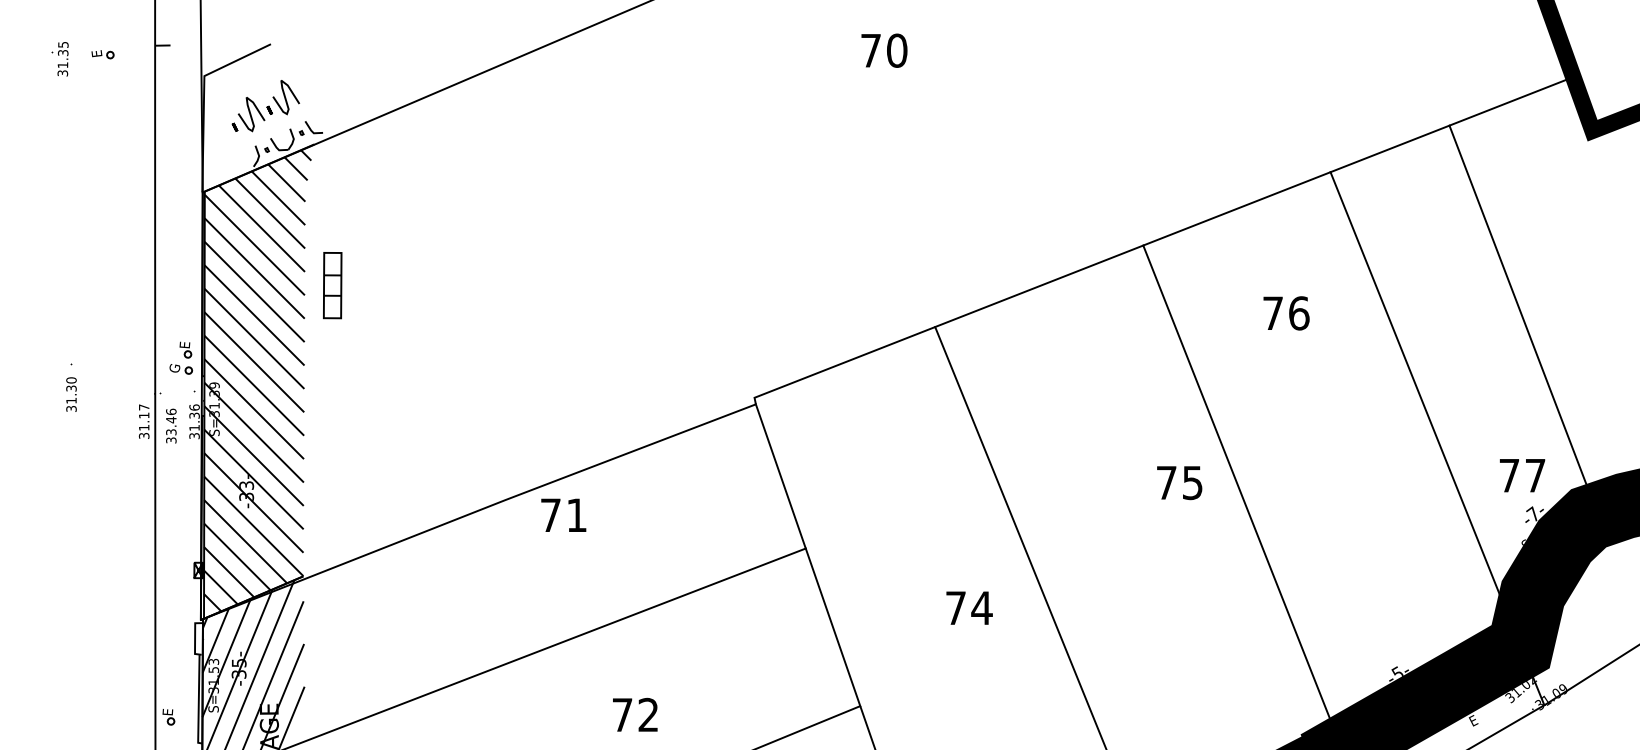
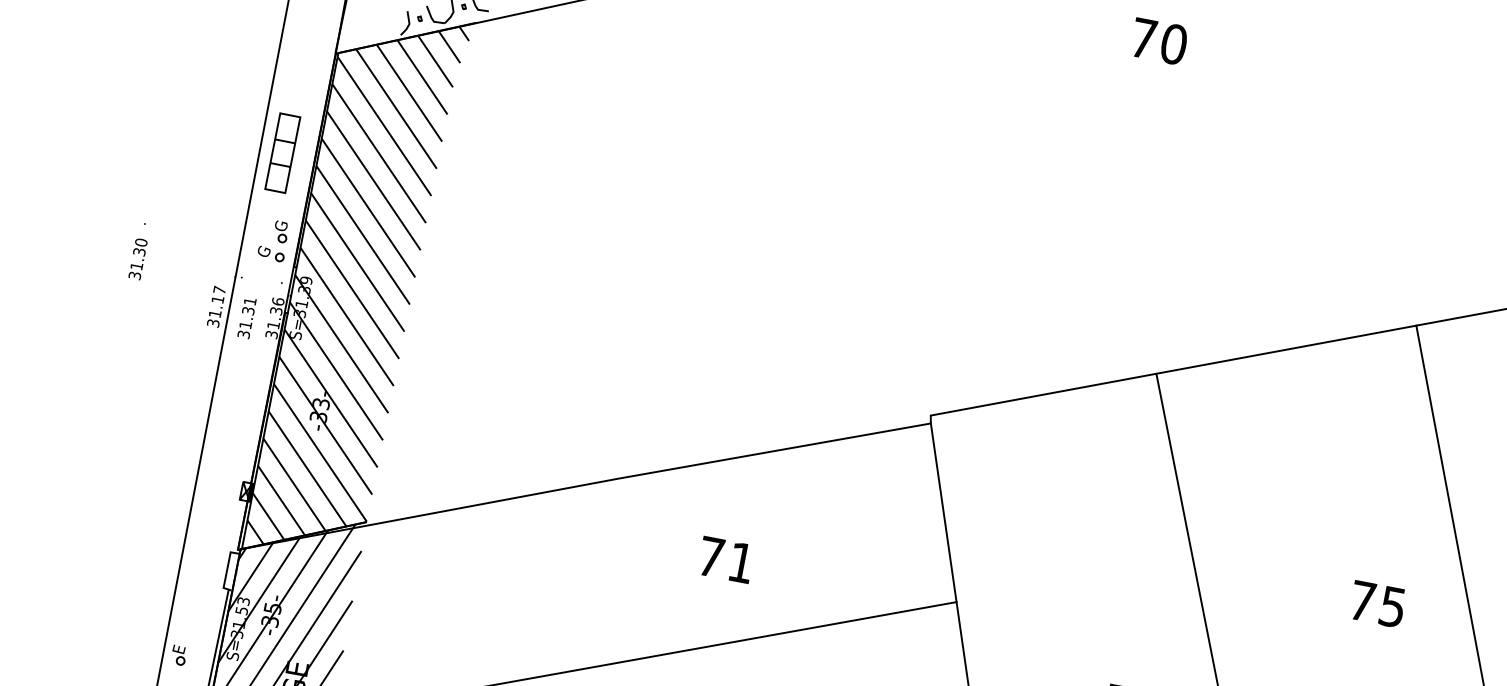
part: (332, 285) -> (282, 153), moved
text: (184, 344) -> (280, 226), E -> G
text: (171, 421) -> (248, 312), 33.46 -> 31.31
text: (1179, 483) -> (1377, 604), moved
text: (563, 514) -> (726, 558), moved

